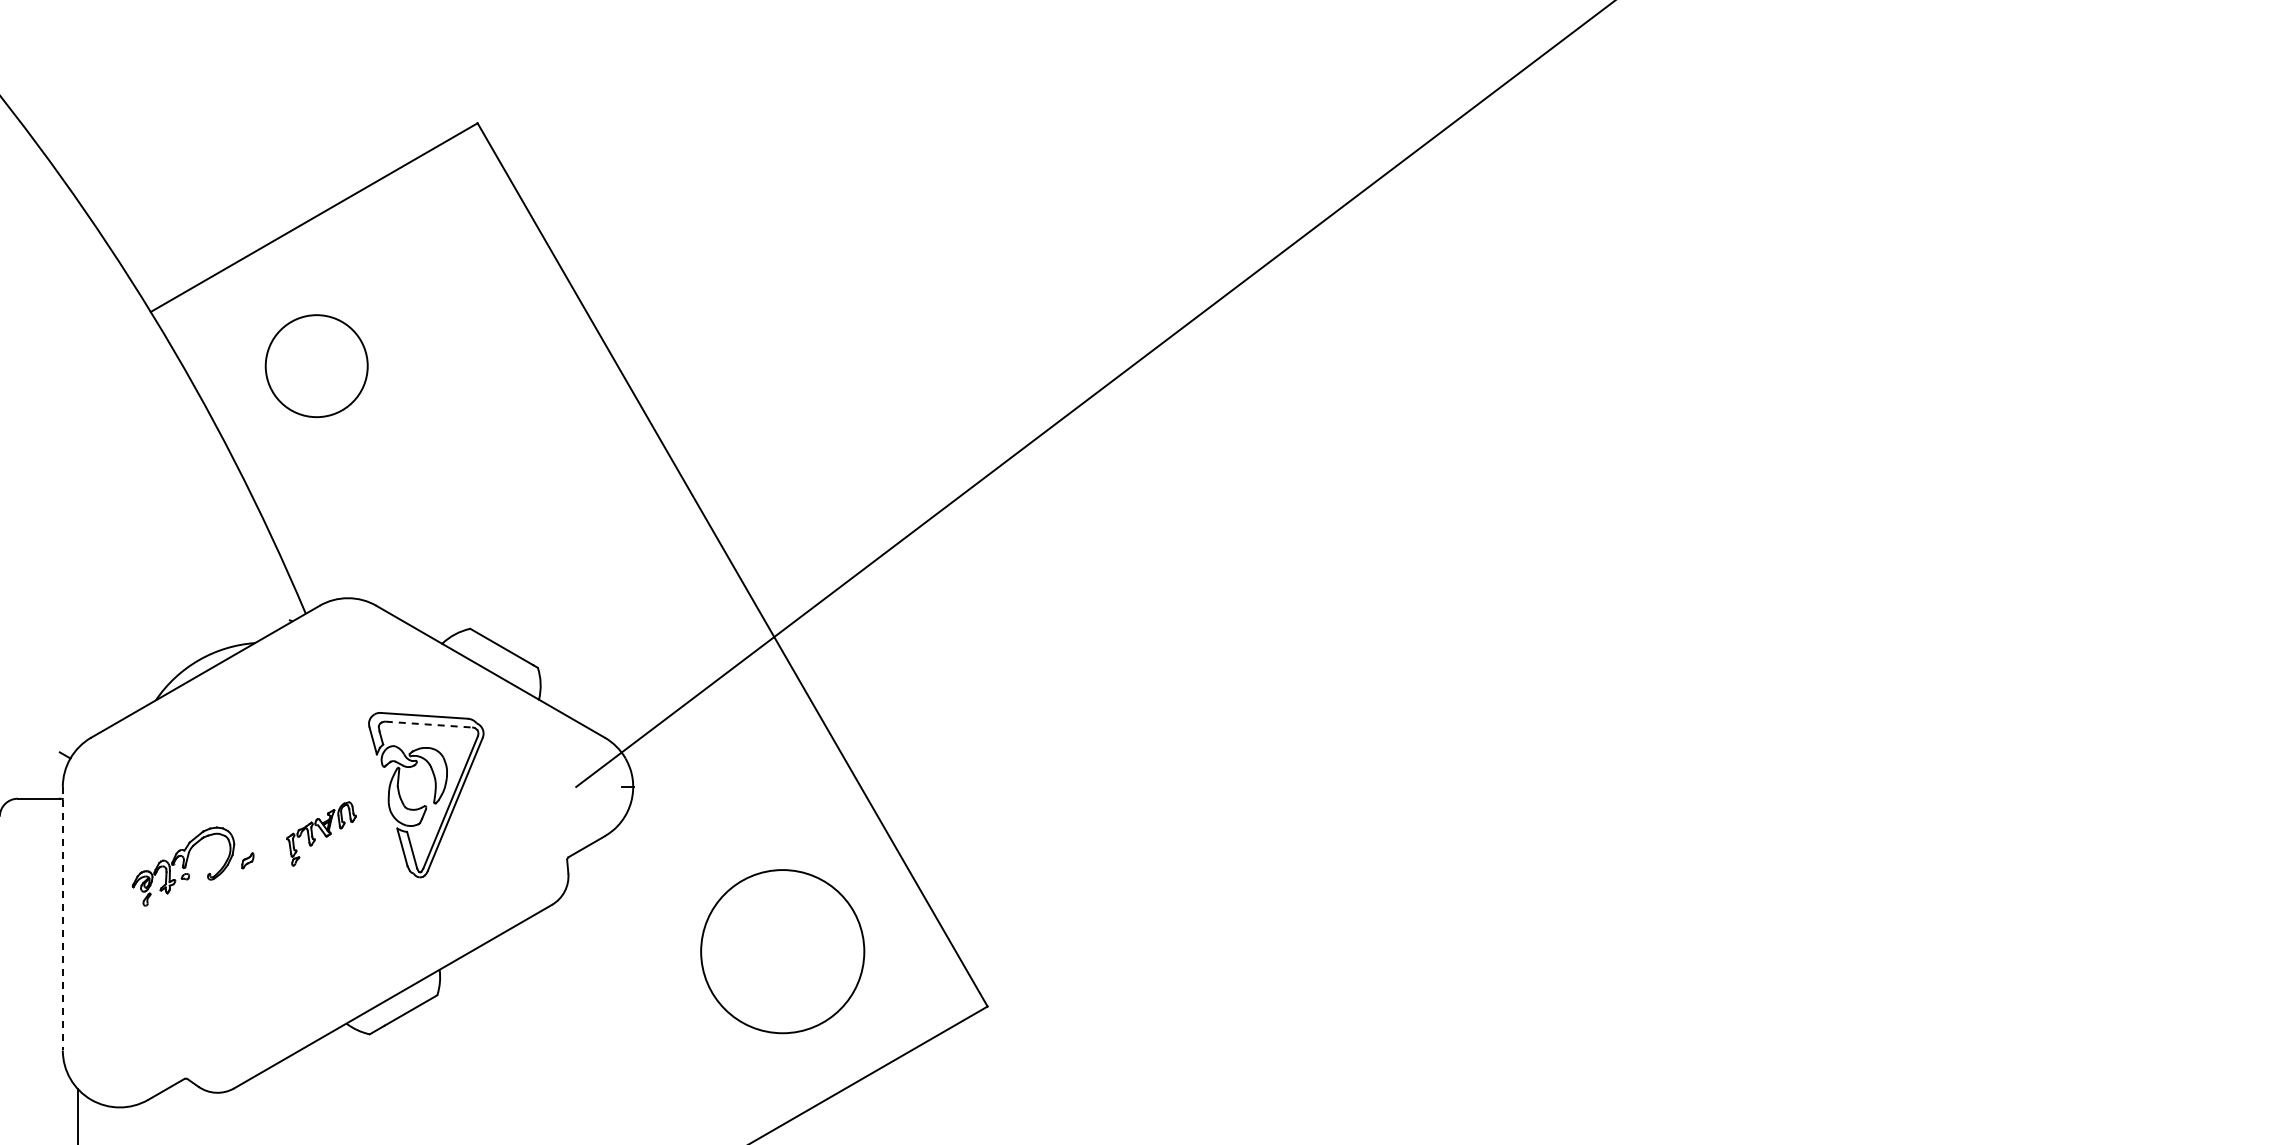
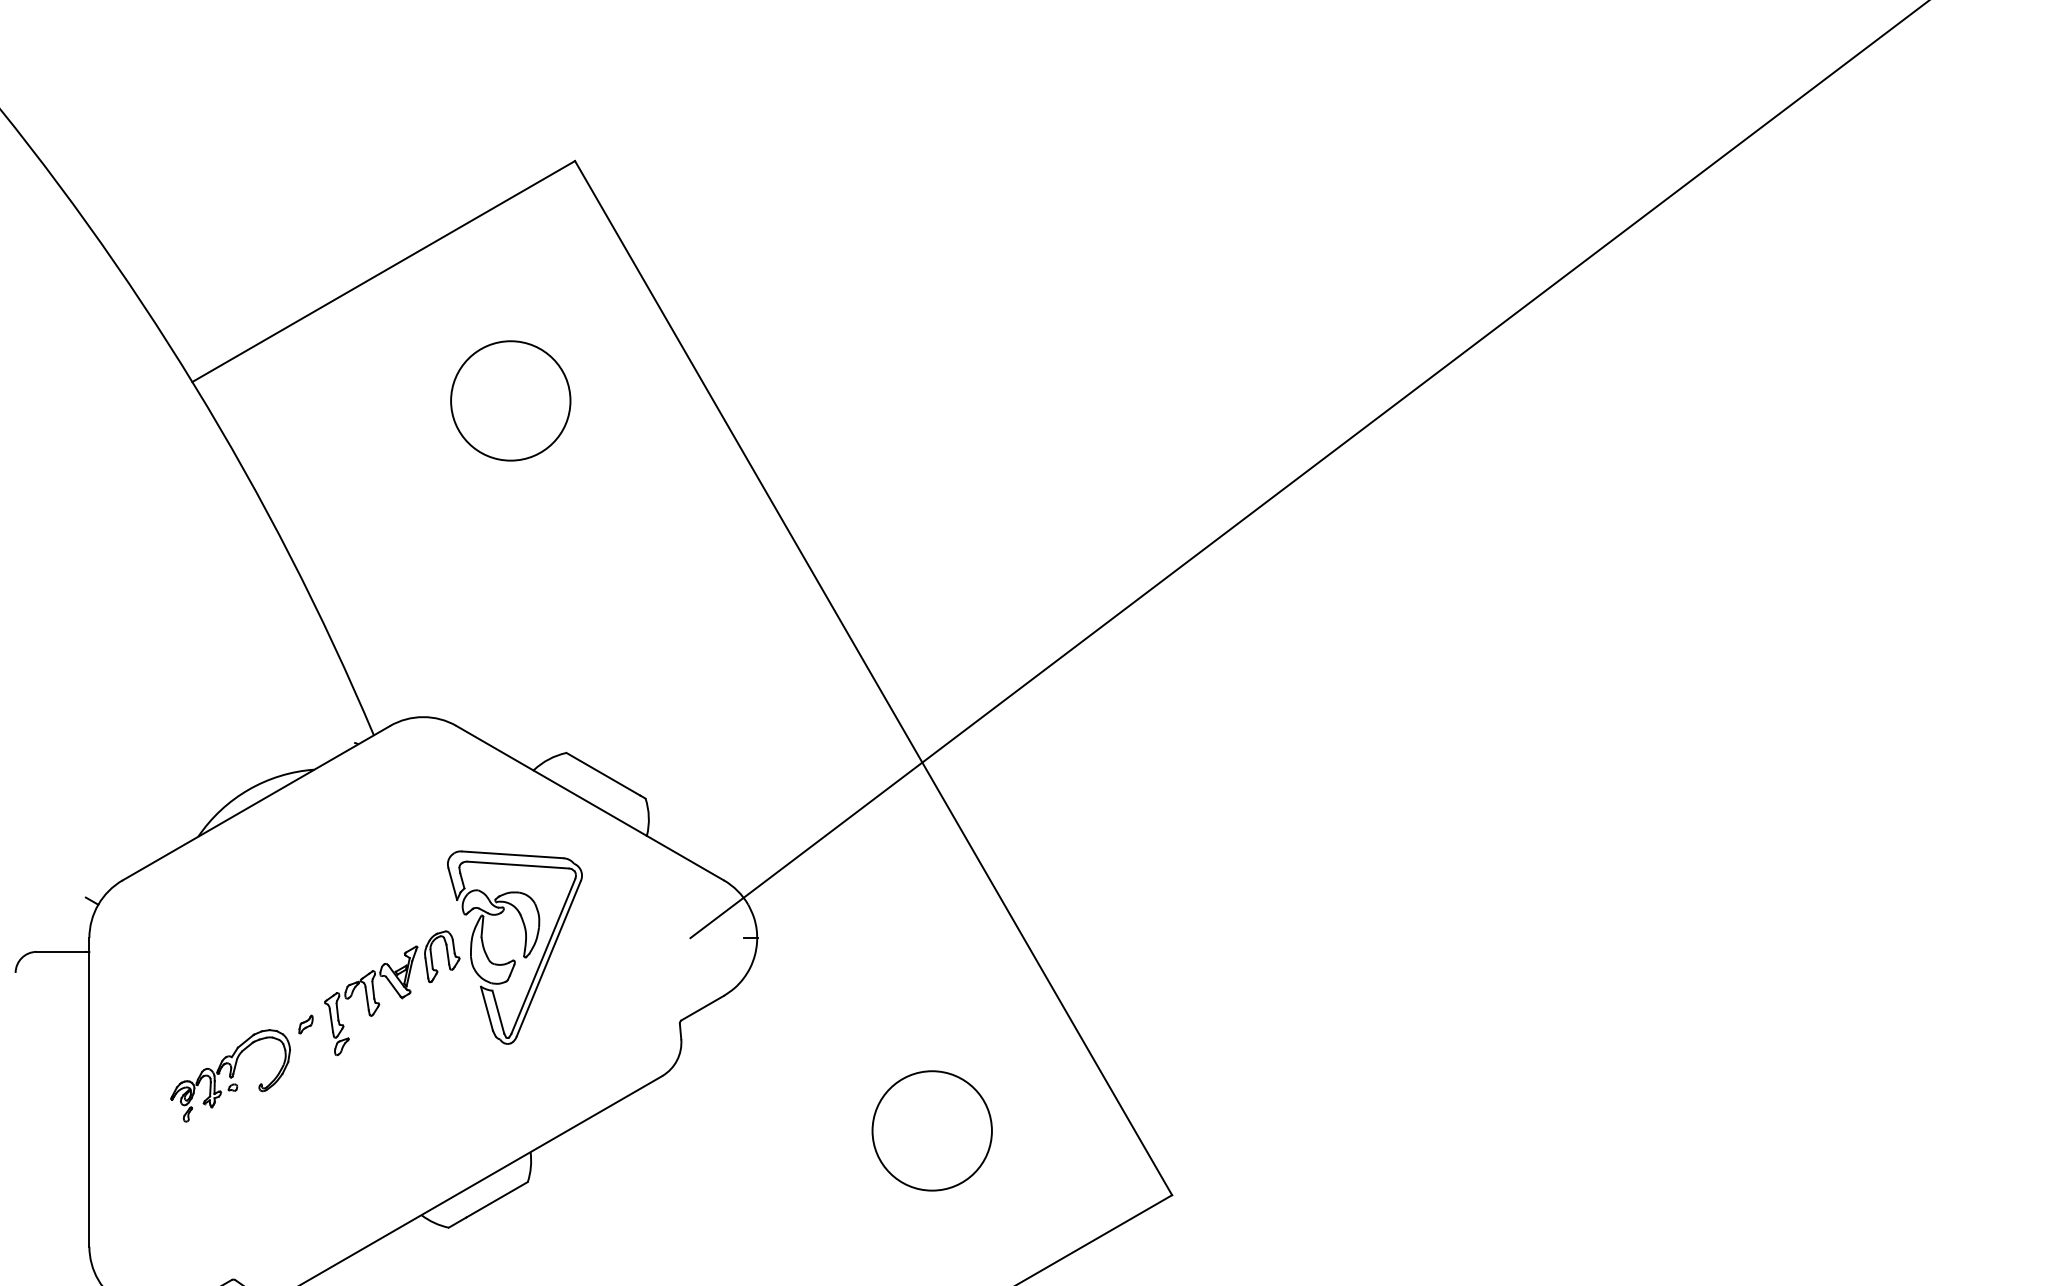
circle: (316, 365) -> (510, 400), moved
line: (429, 724) -> (518, 864), dashed -> solid
part: (321, 833) -> (392, 992), size x1.67
part: (183, 866) -> (230, 1075), moved
line: (62, 918) -> (89, 1092), dashed -> solid
circle: (782, 951) -> (931, 1130), size x0.62

